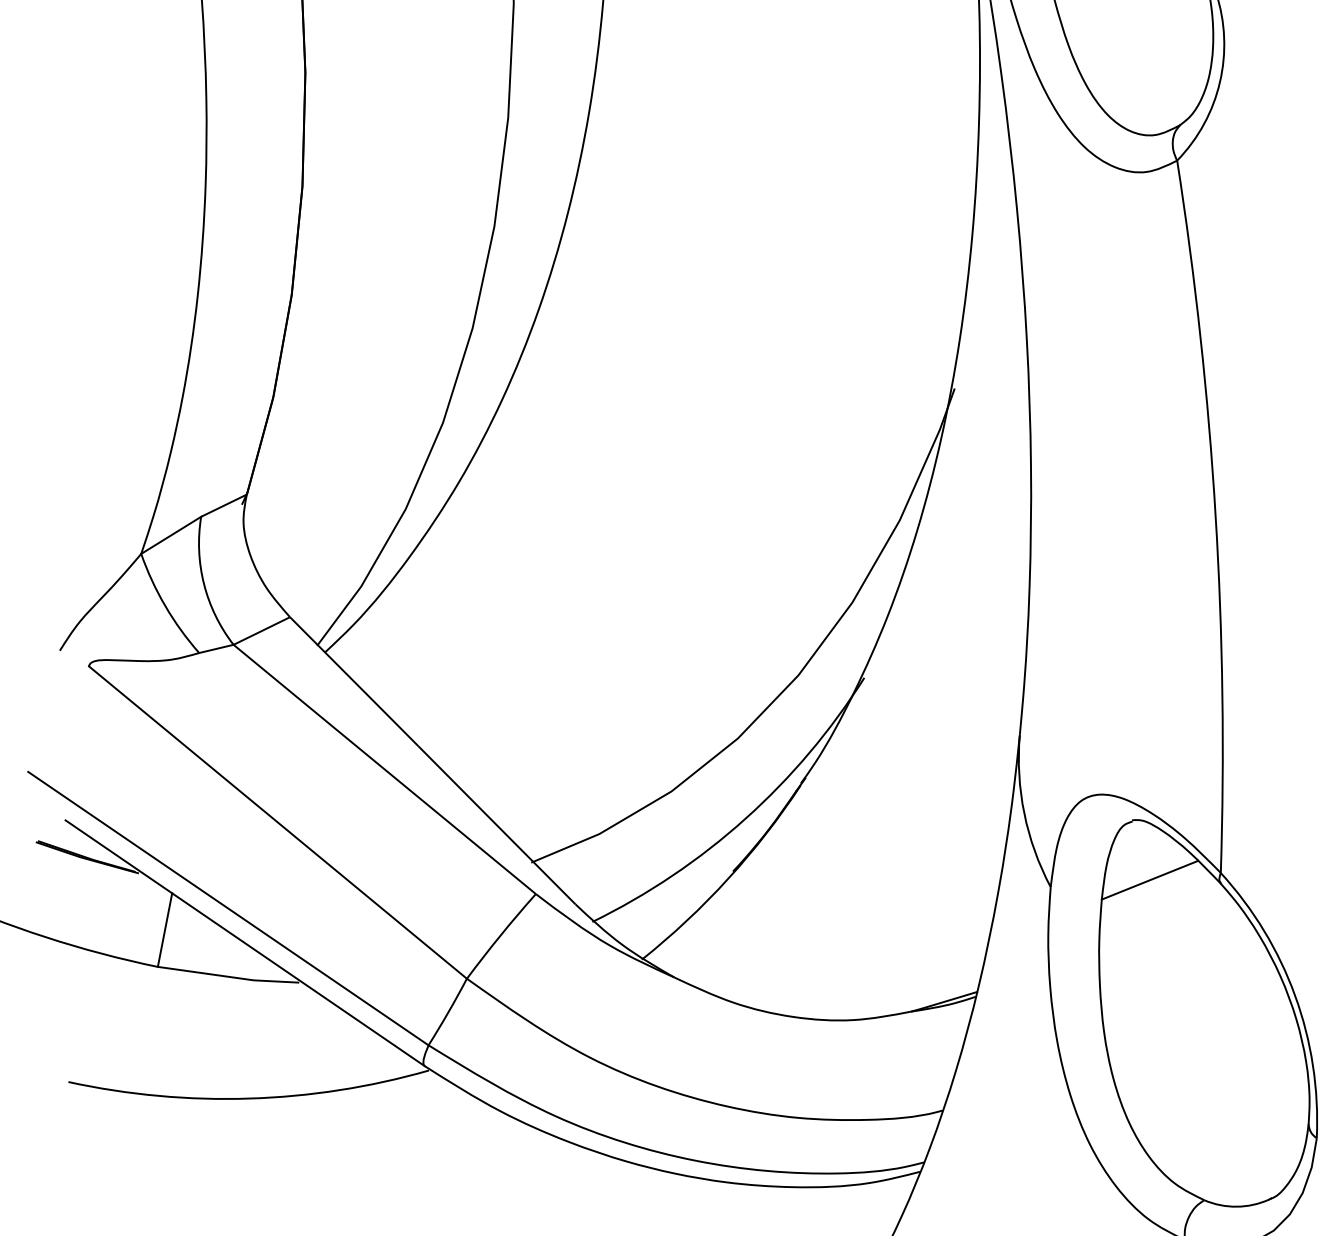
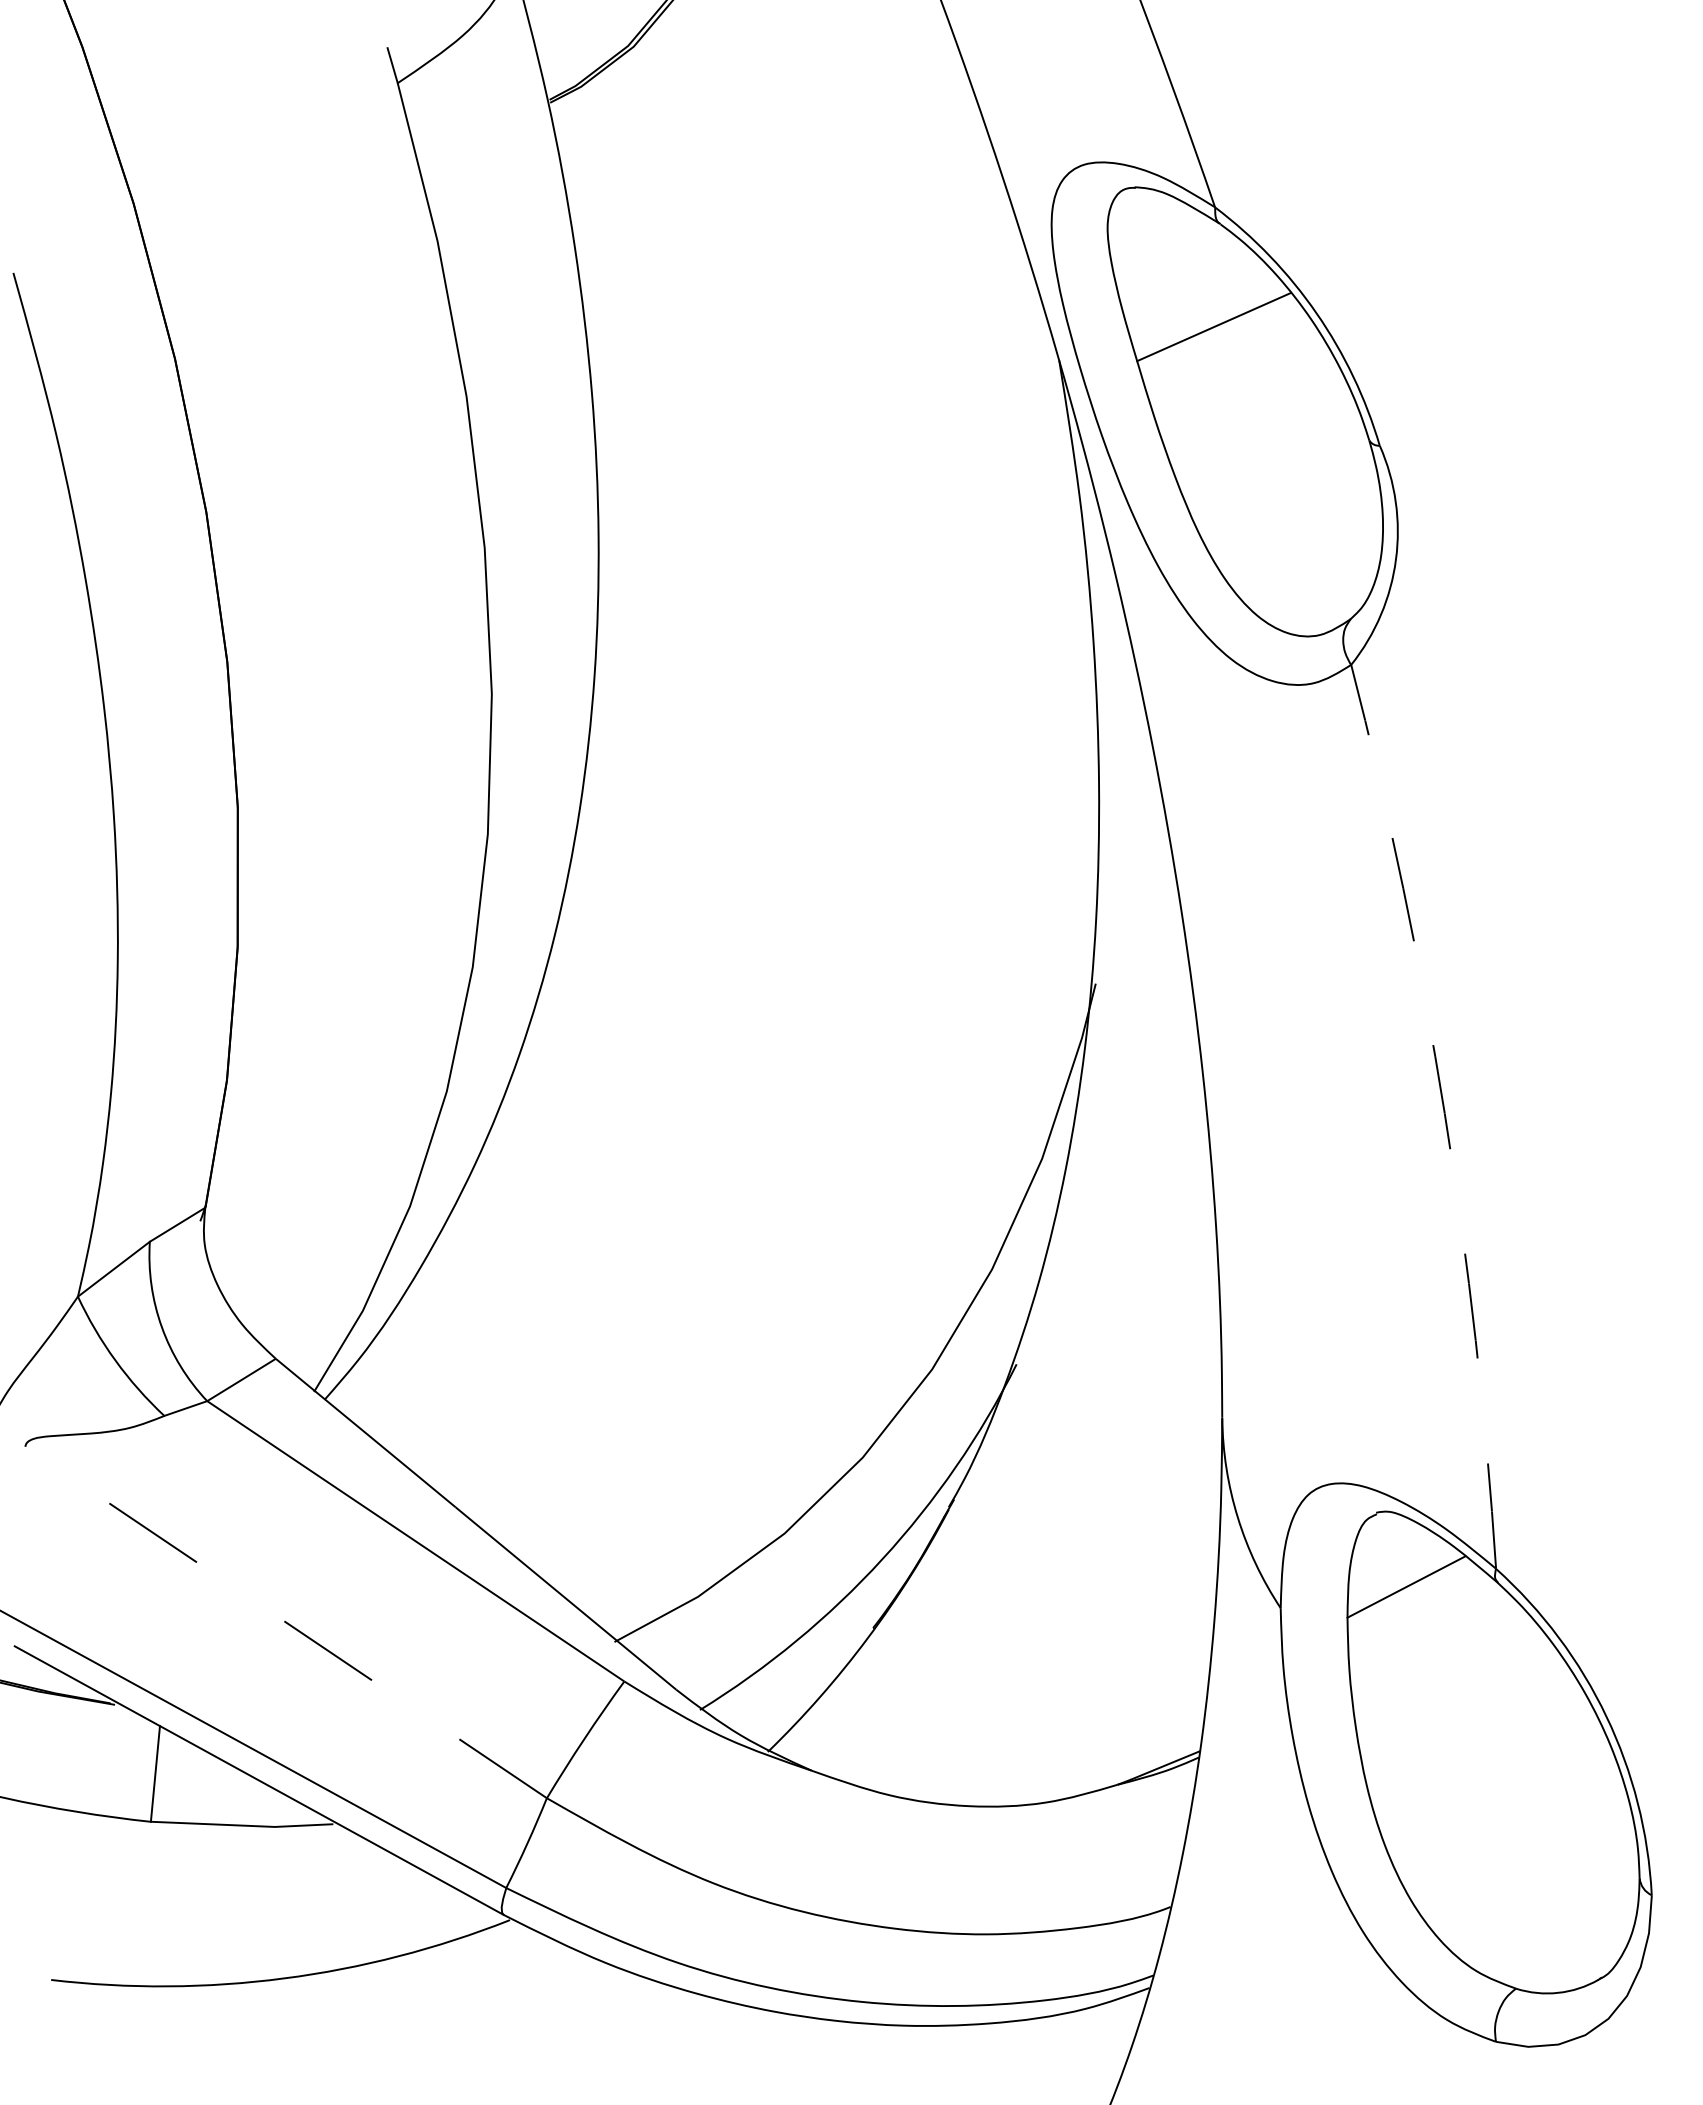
arc: (1215, 515) -> (1444, 1113), solid -> dashed
line: (277, 822) -> (285, 1622), solid -> dashed

